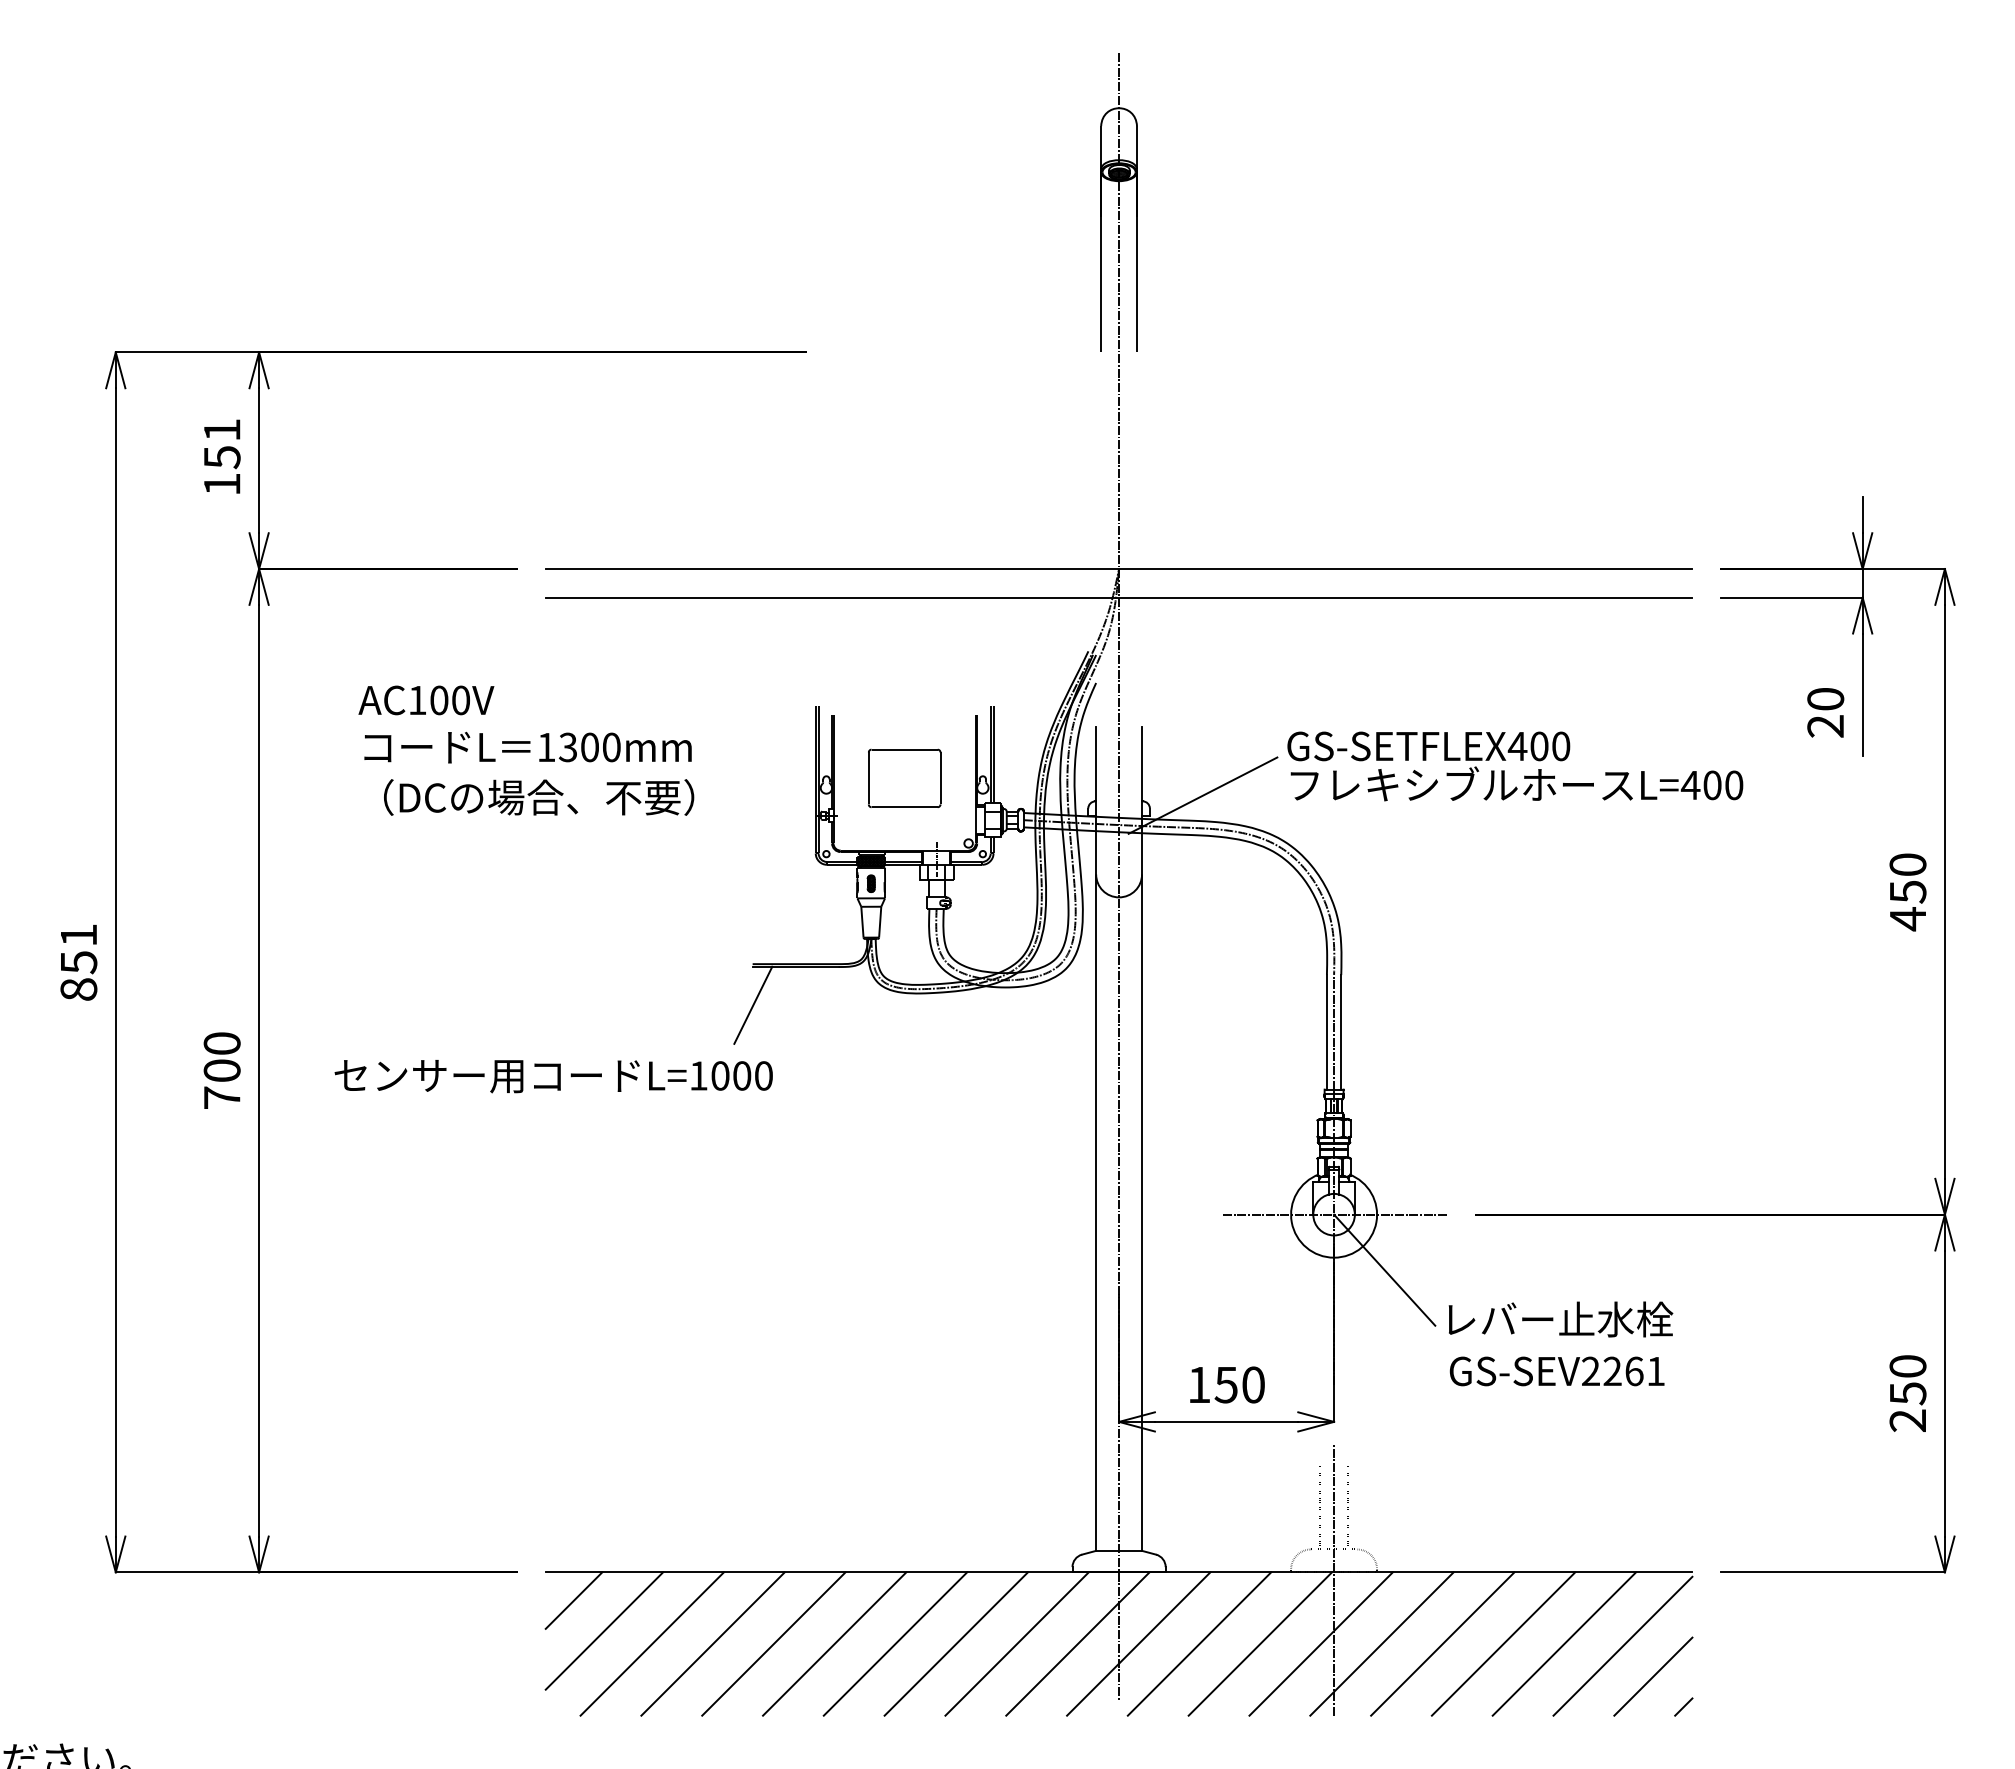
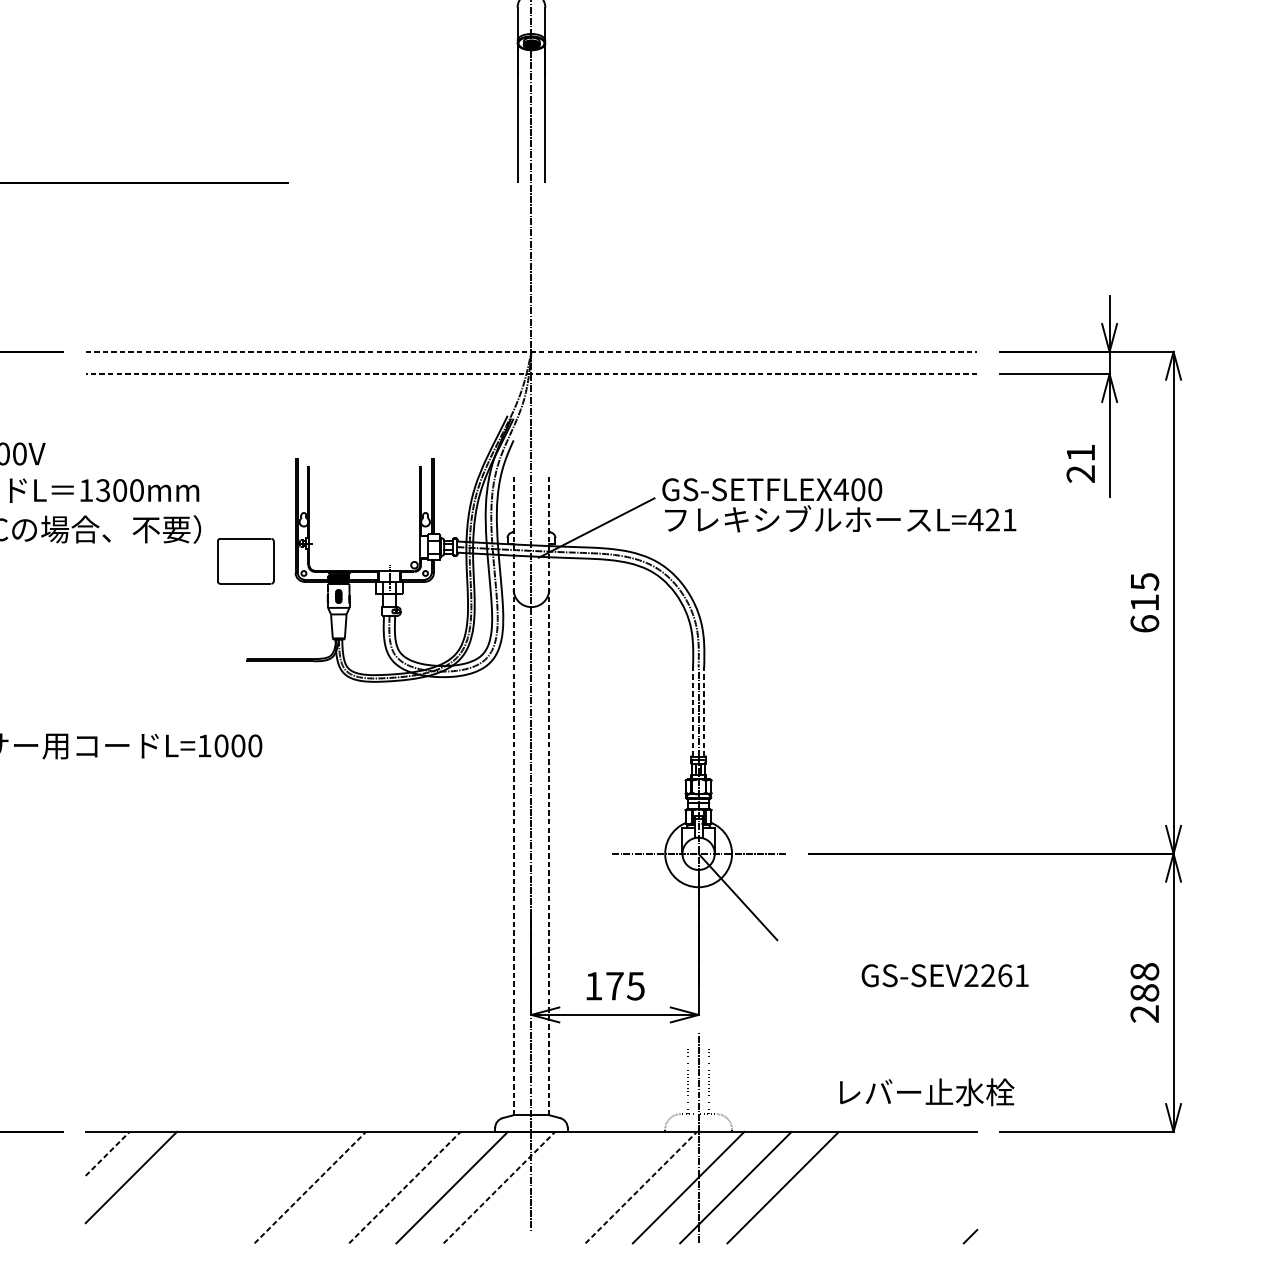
line: (1119, 569) -> (531, 352), solid -> dashed
line: (1118, 597) -> (531, 373), solid -> dashed
text: (1825, 699) -> (1080, 453), 20 -> 21
part: (904, 777) -> (245, 560), moved
text: (1723, 785) -> (1001, 520), L=400 -> L=421
text: (1907, 892) -> (1144, 603), 450 -> 615
line: (753, 1004) -> (247, 690), removed
line: (1326, 1031) -> (692, 711), solid -> dashed
line: (1341, 1031) -> (704, 711), solid -> dashed
line: (1096, 1138) -> (513, 794), solid -> dashed
line: (1142, 1138) -> (549, 794), solid -> dashed
text: (1560, 1319) -> (926, 1092), moved
text: (1556, 1371) -> (944, 975), moved
text: (1907, 1380) -> (1144, 982), 250 -> 288
text: (1239, 1384) -> (625, 985), 150 -> 175
line: (574, 1600) -> (108, 1153), solid -> dashed
line: (651, 1643) -> (167, 1187), removed
line: (712, 1643) -> (215, 1187), removed
line: (773, 1643) -> (262, 1187), removed
line: (835, 1643) -> (310, 1187), solid -> dashed
line: (895, 1643) -> (357, 1187), removed
line: (956, 1643) -> (405, 1187), solid -> dashed
line: (1078, 1643) -> (499, 1187), solid -> dashed
line: (1138, 1643) -> (546, 1187), removed
line: (1199, 1643) -> (593, 1187), removed
line: (1260, 1643) -> (641, 1187), solid -> dashed
line: (1503, 1643) -> (830, 1187), removed
line: (1564, 1643) -> (877, 1187), removed
line: (1622, 1645) -> (922, 1188), removed
line: (1653, 1676) -> (946, 1212), removed

